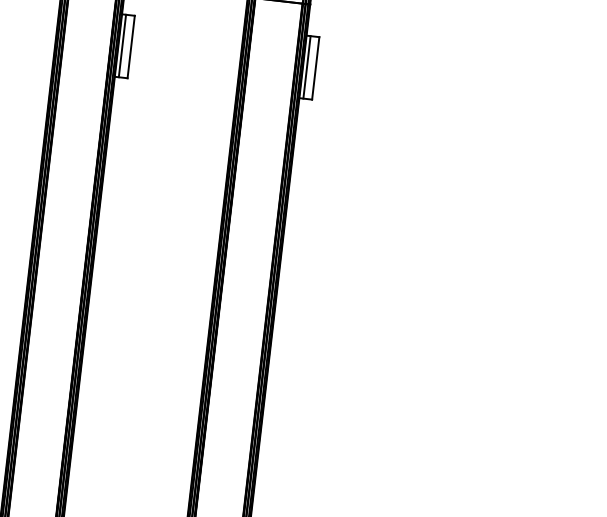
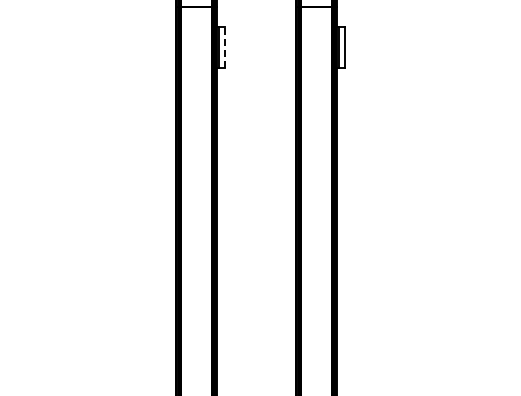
line: (130, 46) -> (224, 47), solid -> dashed

